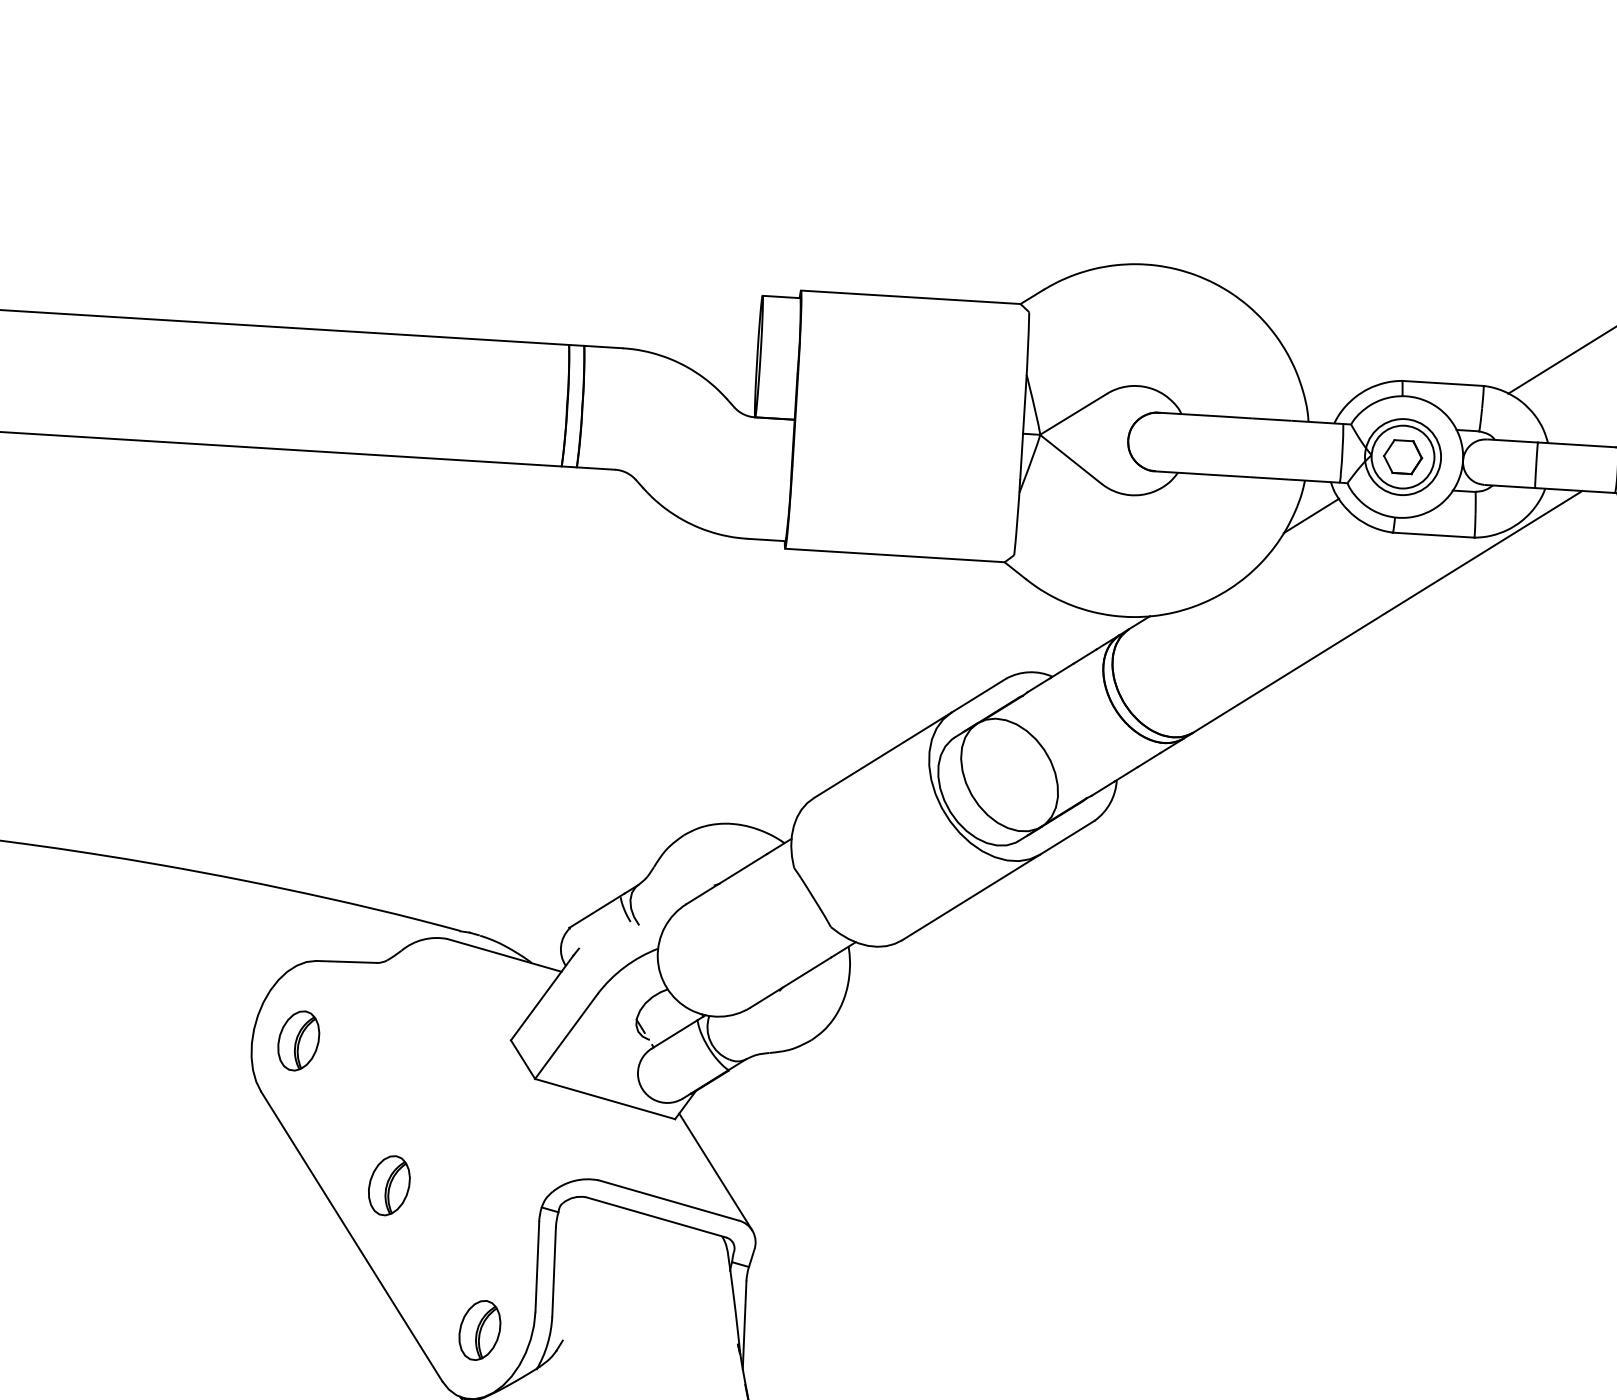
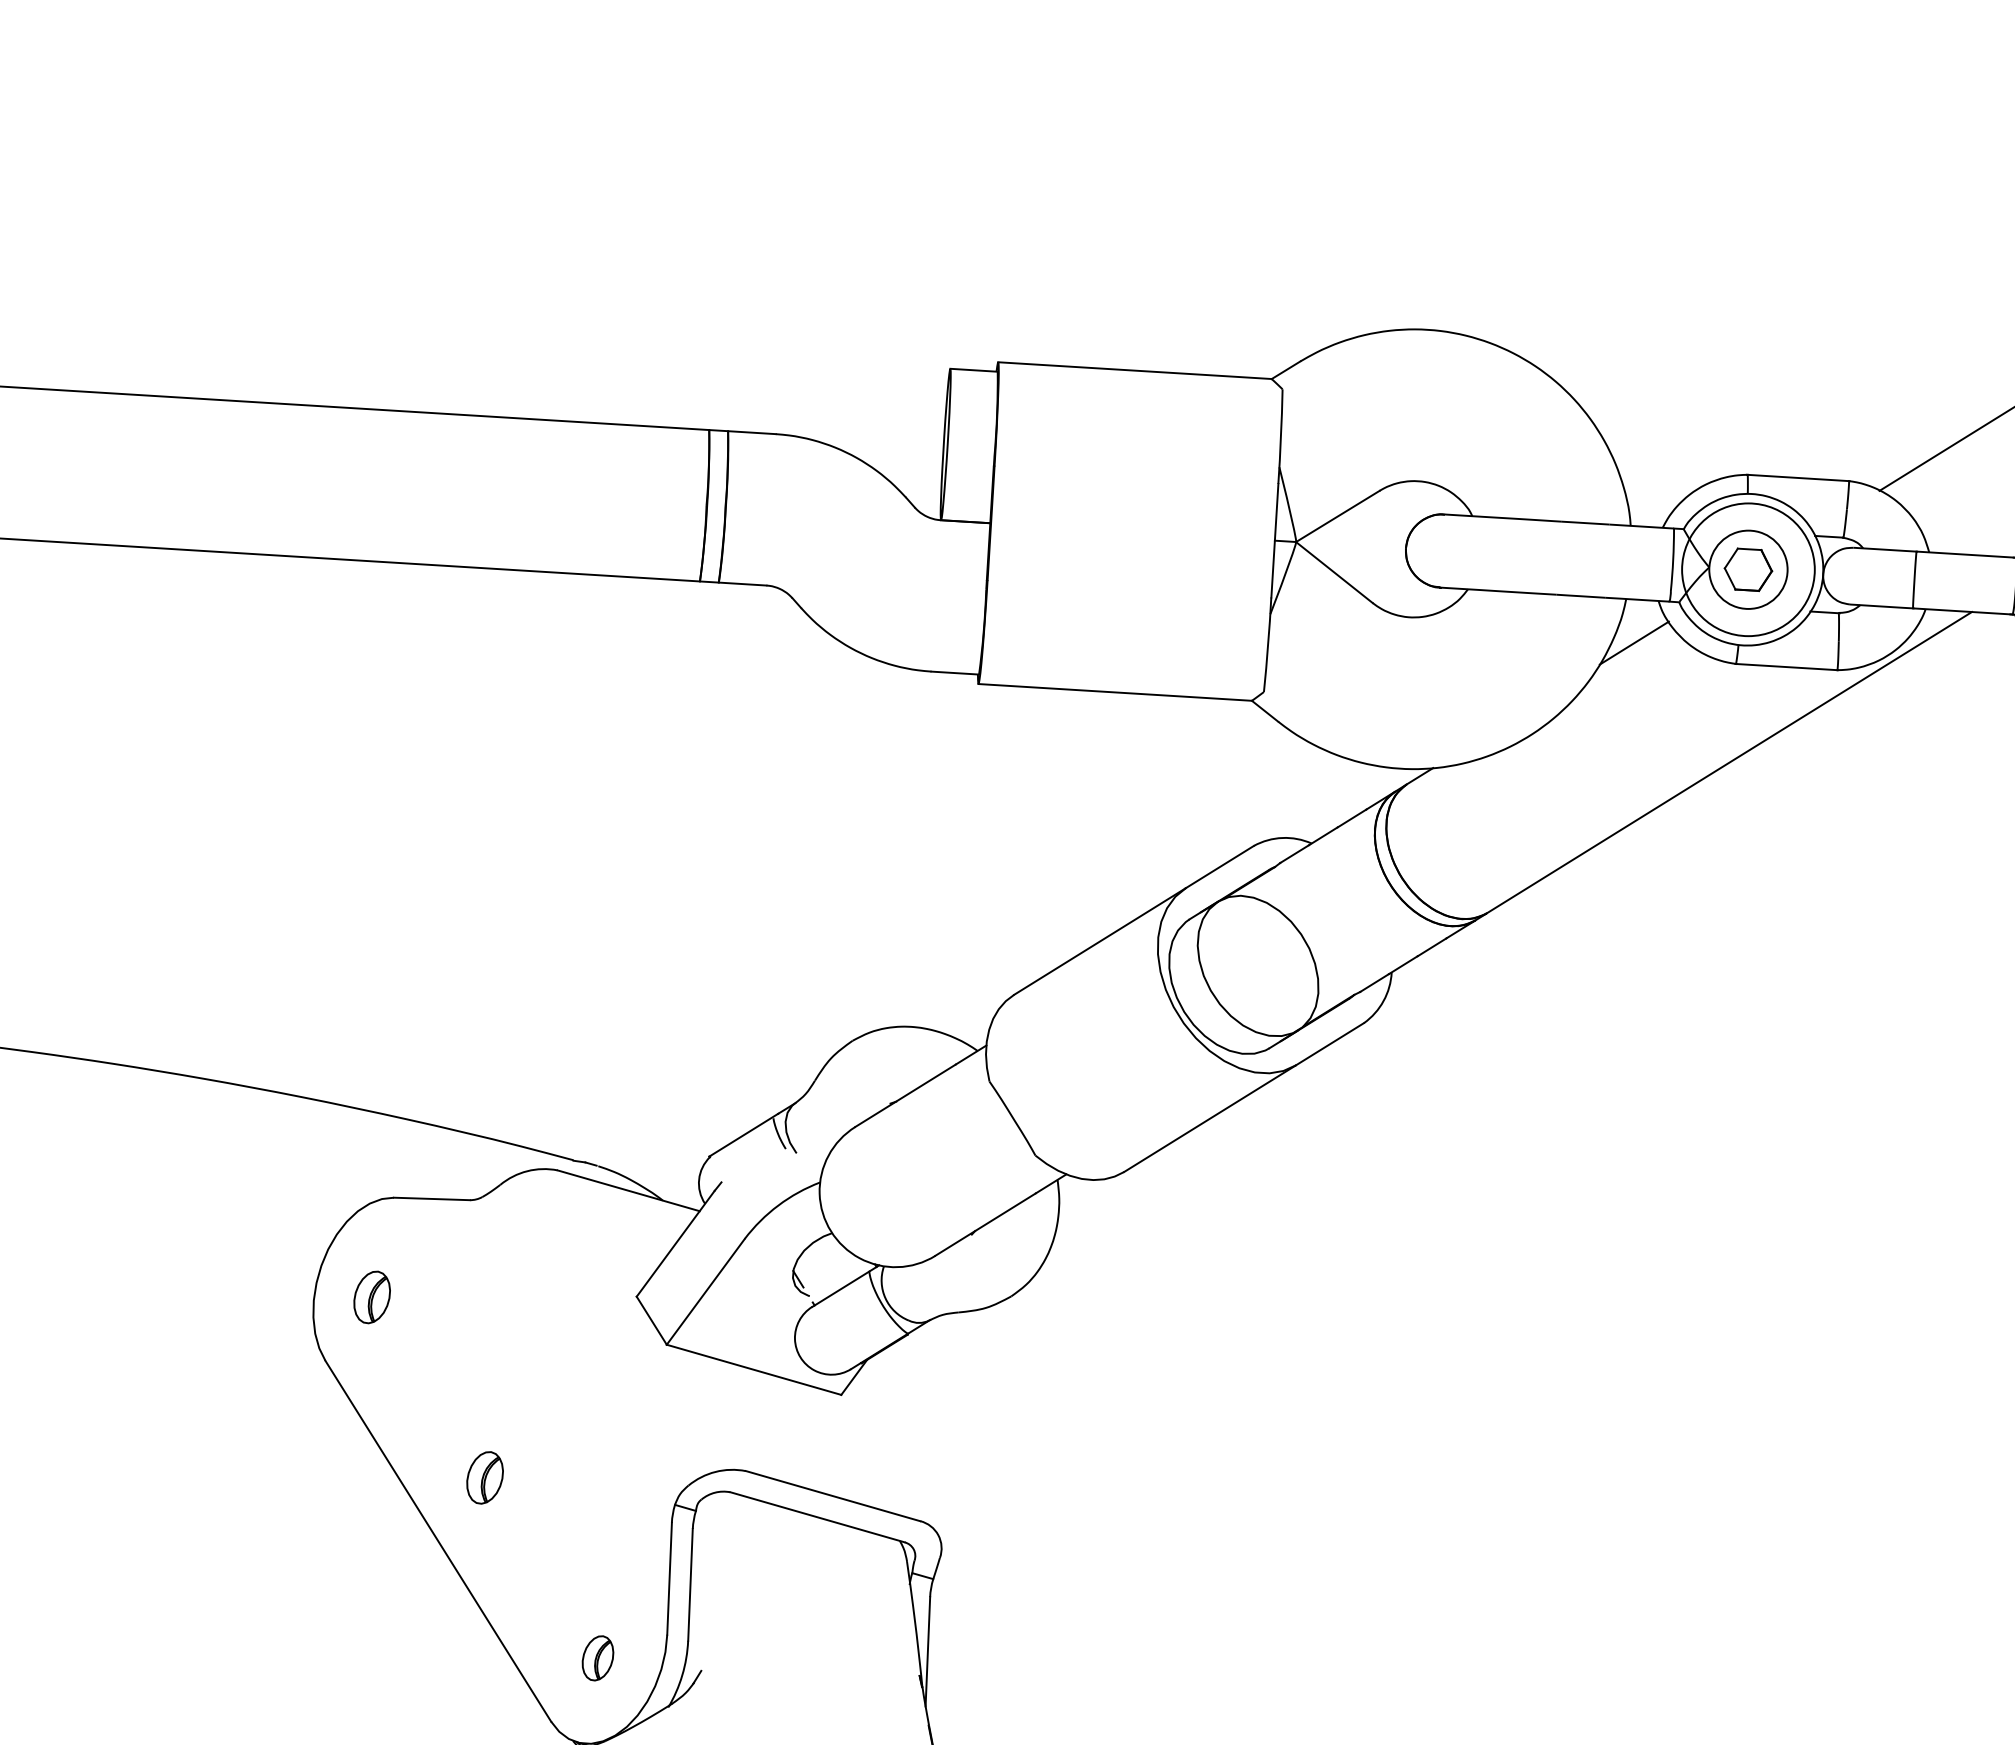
circle: (1403, 456) -> (1748, 569), size x1.4
part: (298, 1041) -> (371, 1297), size x0.7
line: (715, 1171) -> (891, 1460), removed
part: (388, 1185) -> (484, 1477), size x0.7
part: (479, 1330) -> (597, 1658), size x0.6

